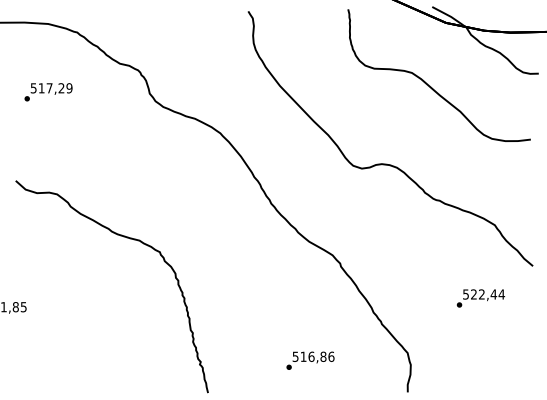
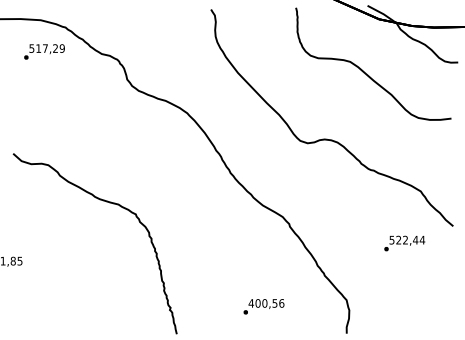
text: (48, 92) -> (44, 52), moved
text: (480, 298) -> (404, 243), moved
text: (309, 356) -> (263, 303), 516,86 -> 400,56

